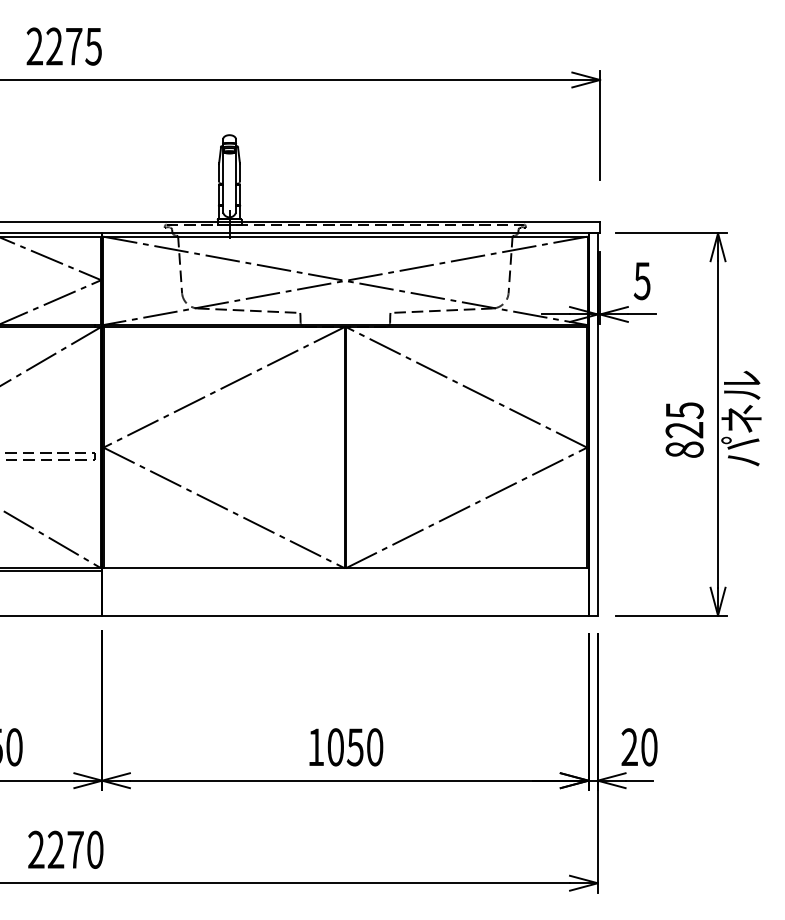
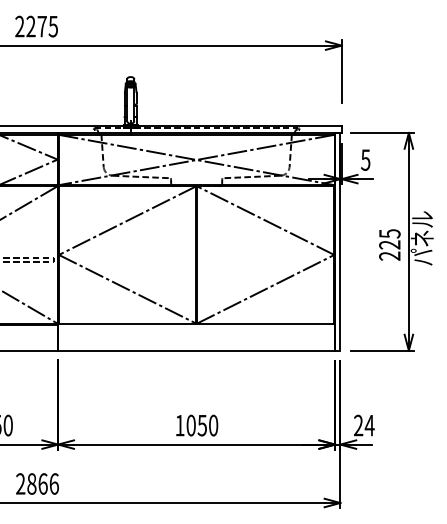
text: (684, 448) -> (389, 255), 825 -> 225
text: (648, 747) -> (369, 425), 20 -> 24
text: (74, 848) -> (42, 483), 2270 -> 2866

